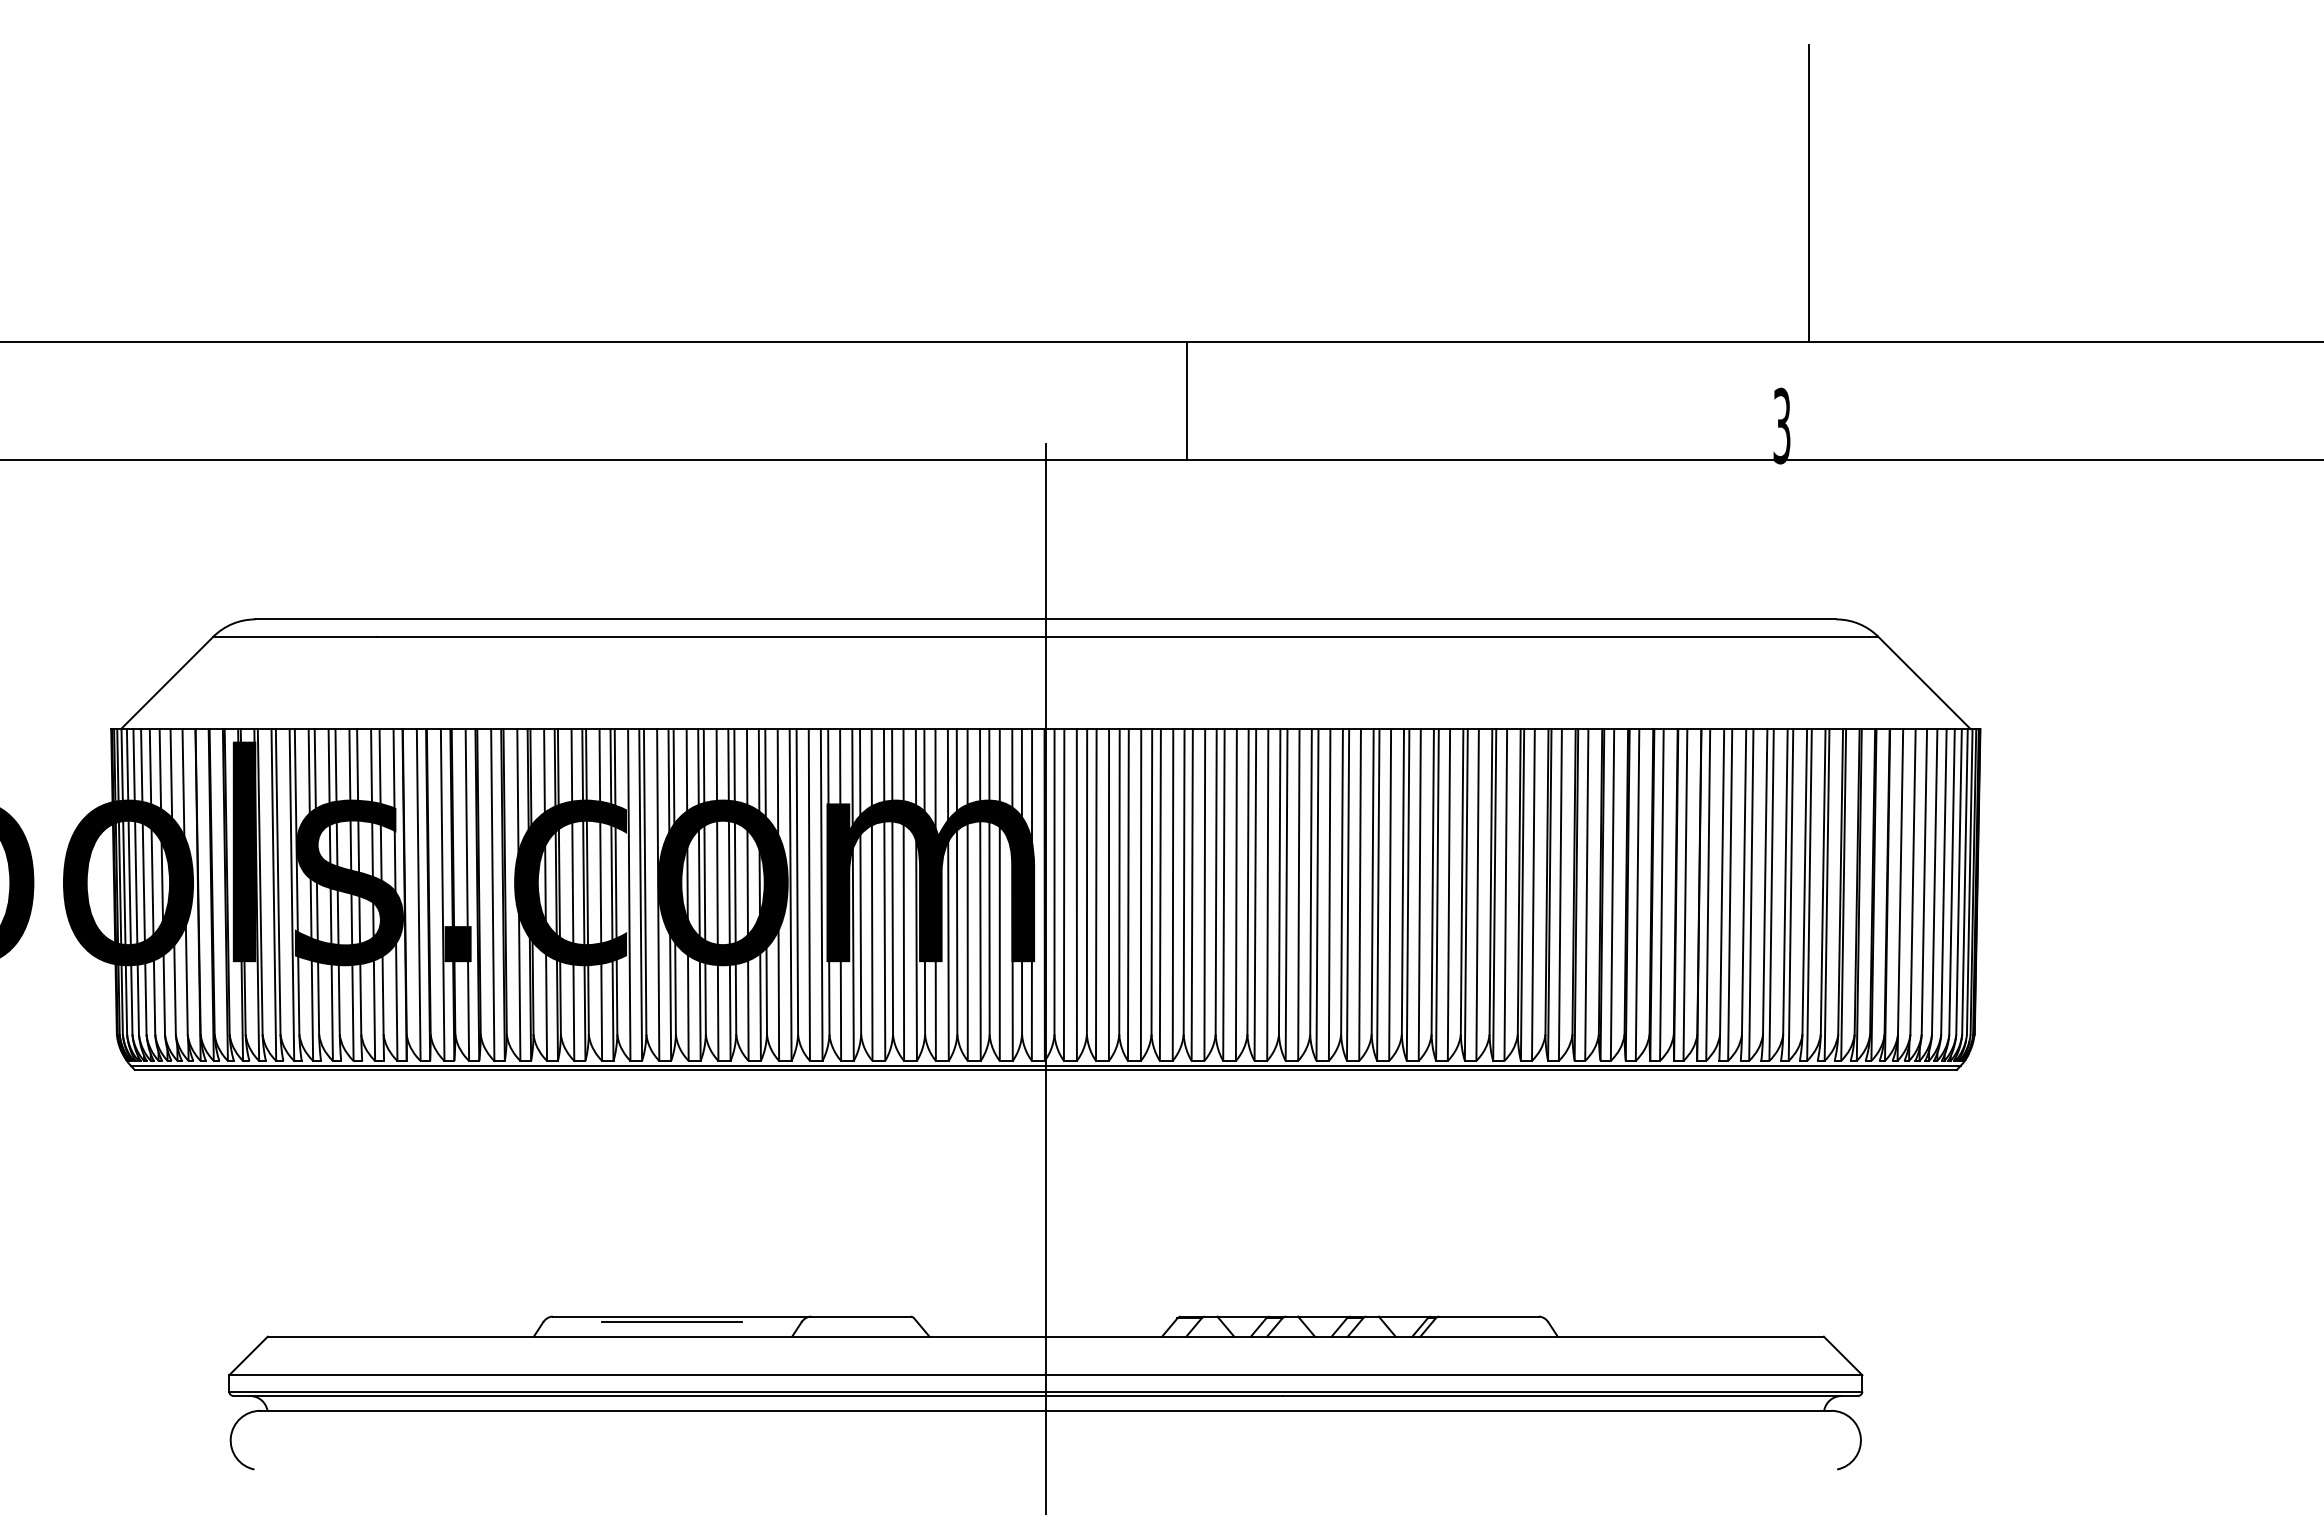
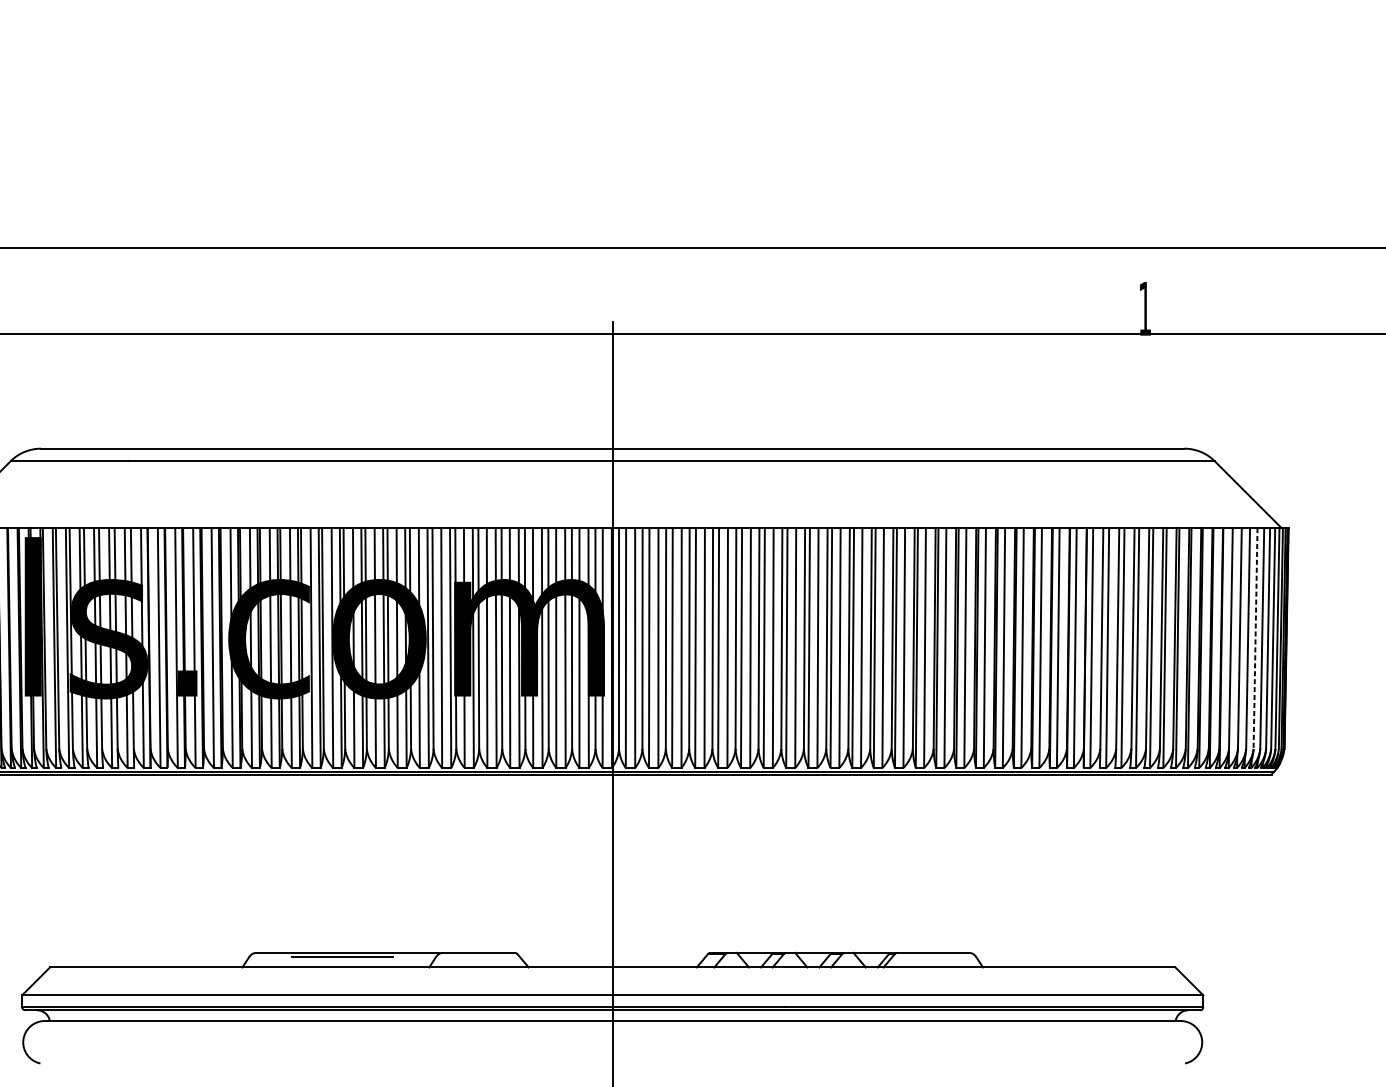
line: (1809, 193) -> (1165, 140), removed
line: (1186, 400) -> (714, 290), removed
text: (1781, 425) -> (1144, 308), 3 -> 1
line: (1934, 881) -> (1255, 638), solid -> dashed

